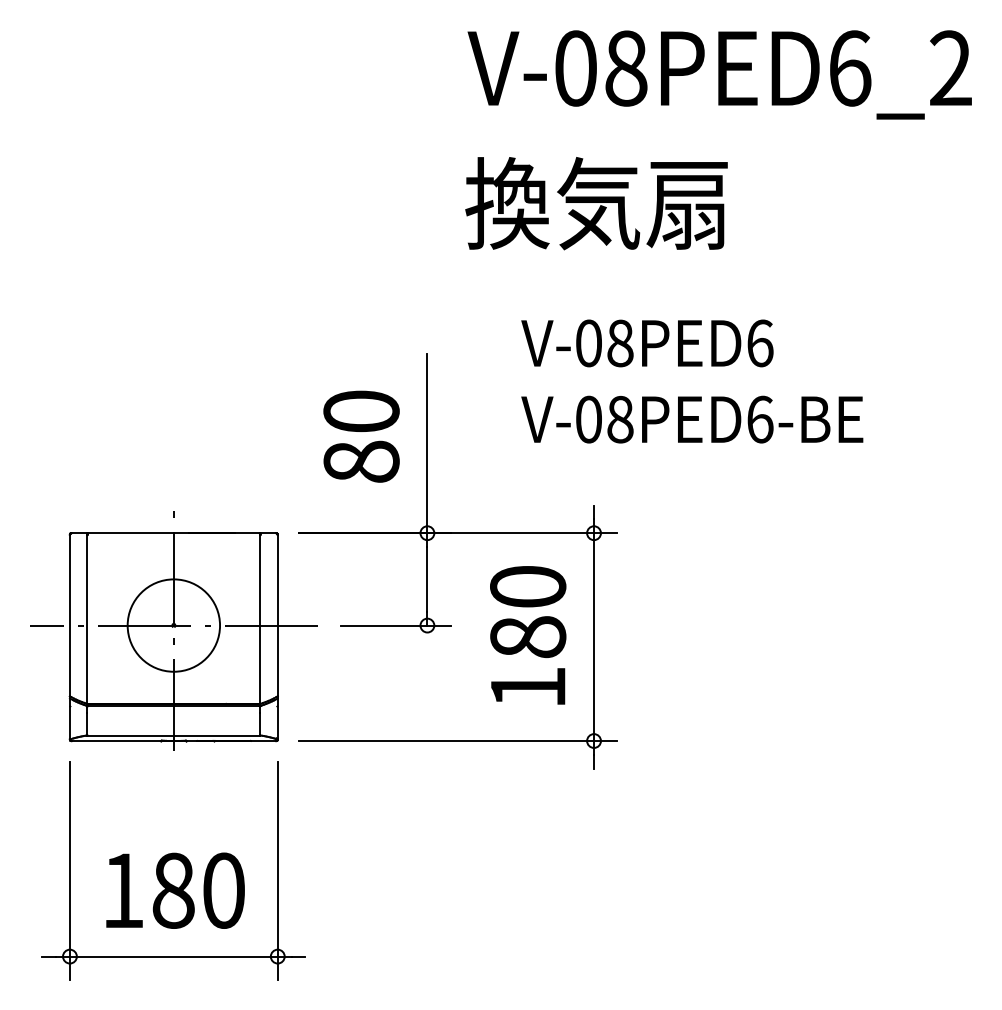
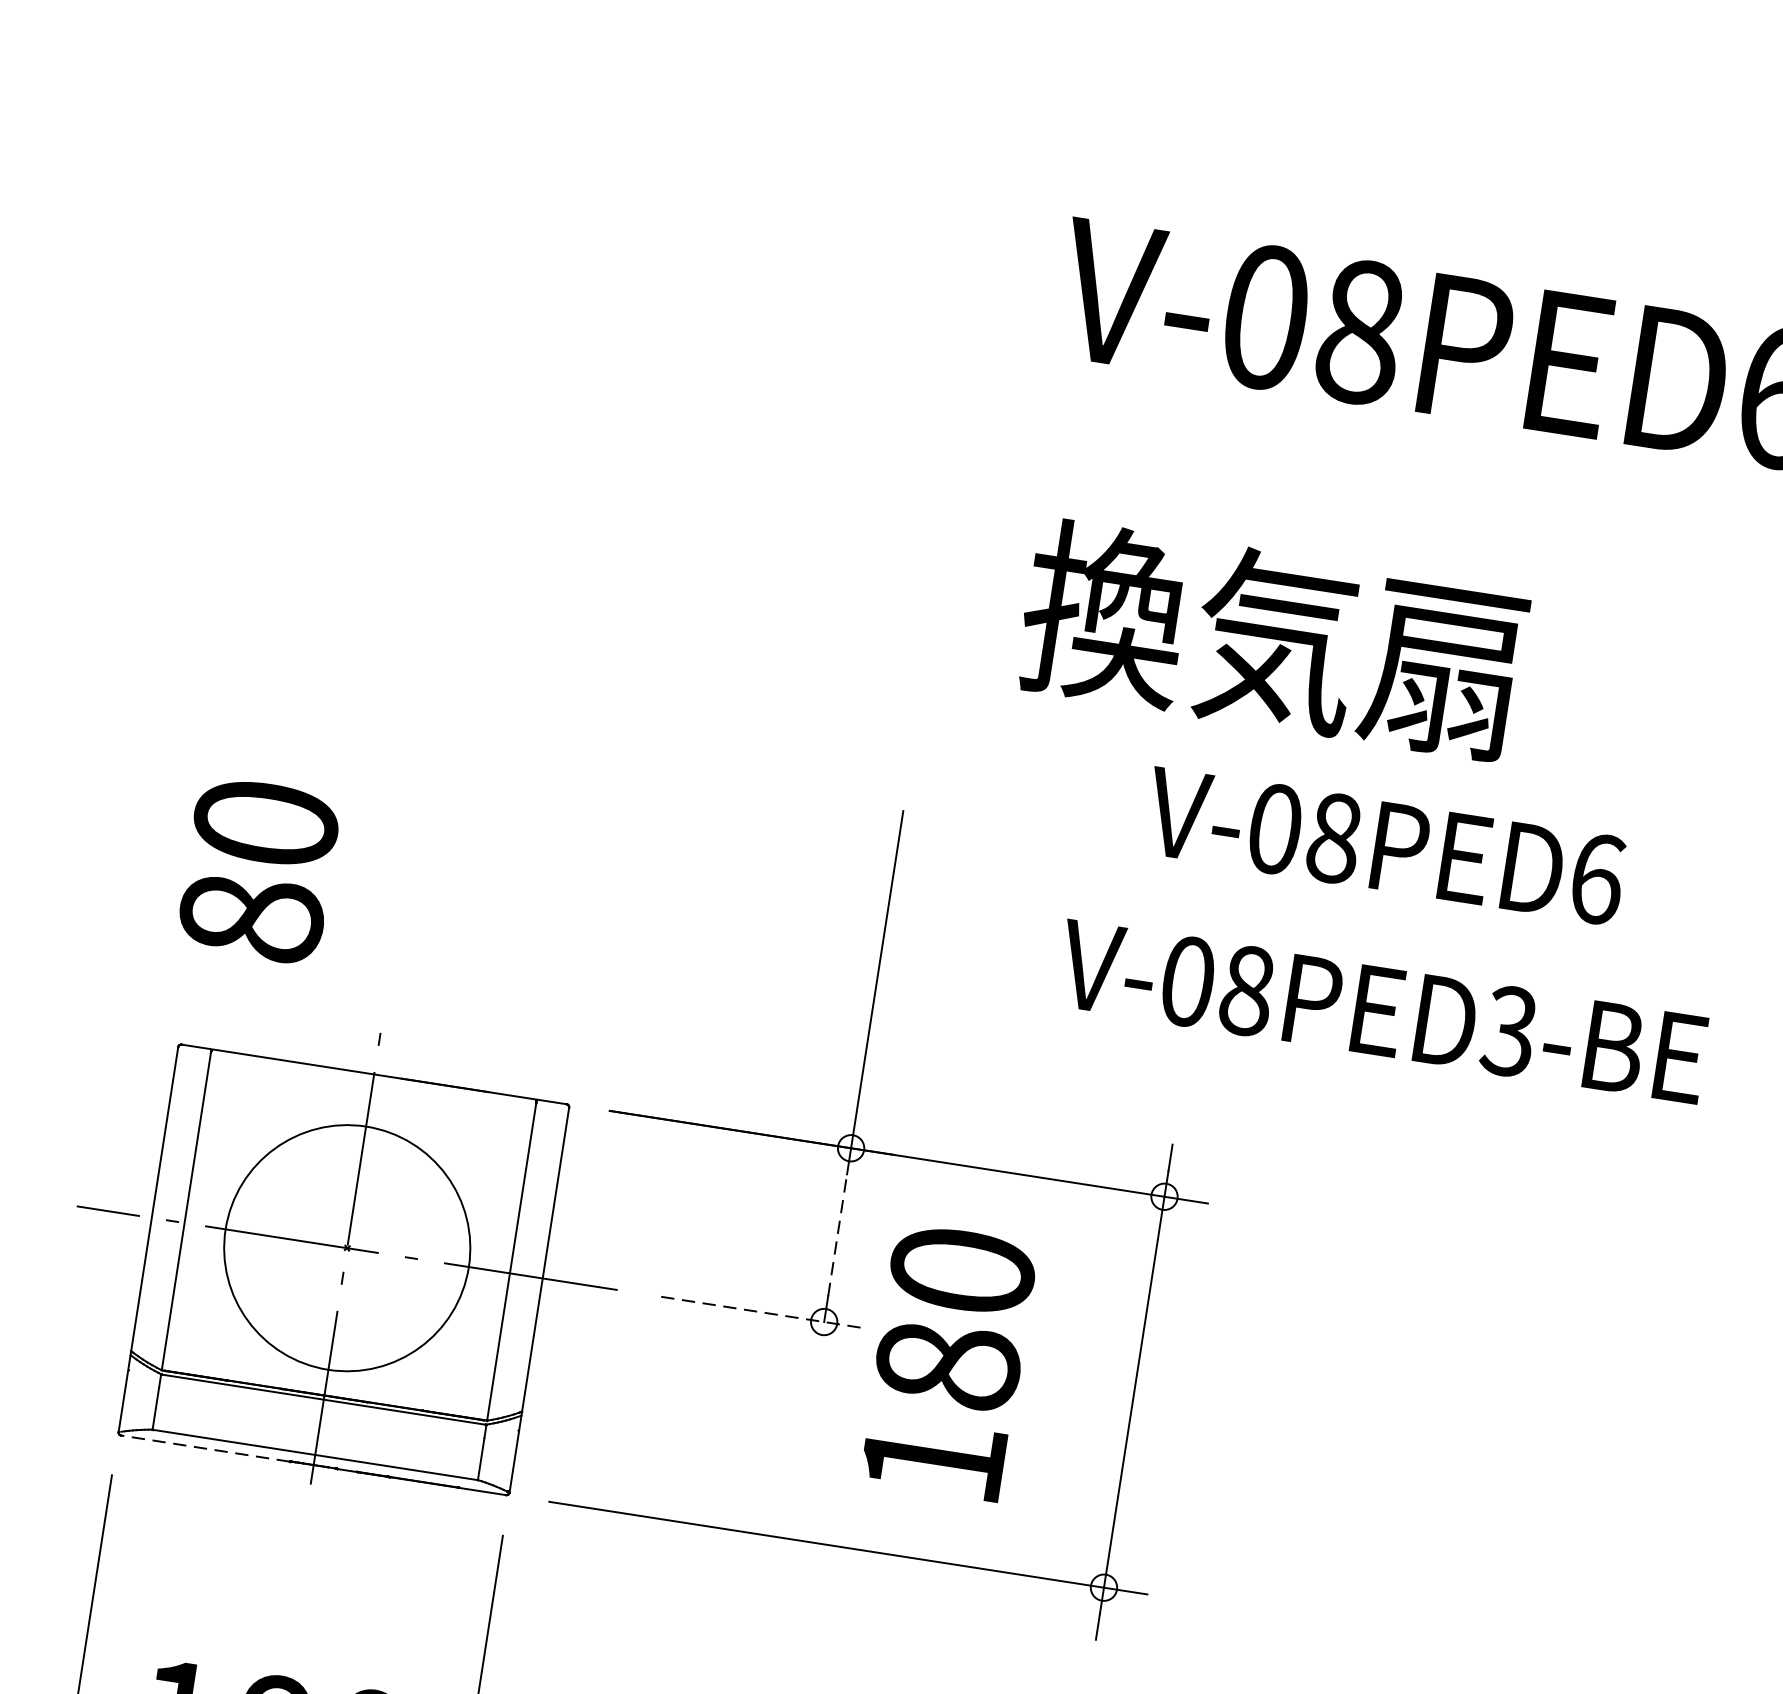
text: (596, 203) -> (1272, 640), moved
text: (647, 343) -> (1385, 846), moved
text: (759, 419) -> (1508, 1031), V-08PED6-BE -> V-08PED3-BE
text: (361, 436) -> (258, 870), moved
line: (427, 578) -> (838, 1233), solid -> dashed
circle: (173, 625) -> (346, 1247), size x1.4
line: (395, 625) -> (764, 1312), solid -> dashed
text: (528, 635) -> (949, 1362), moved
line: (116, 741) -> (205, 1449), solid -> dashed

